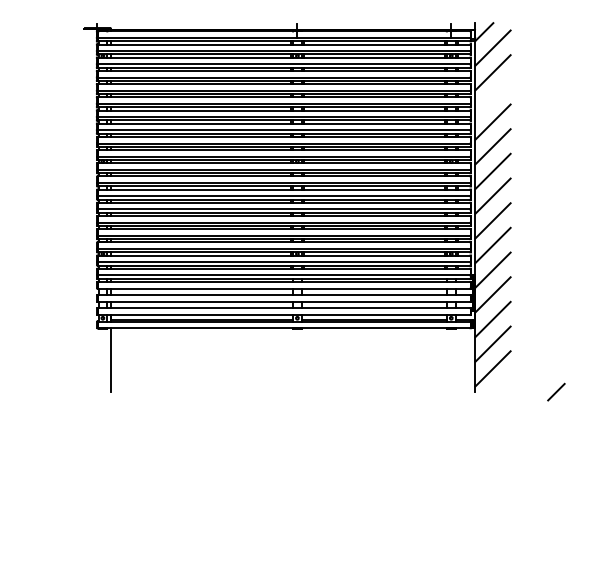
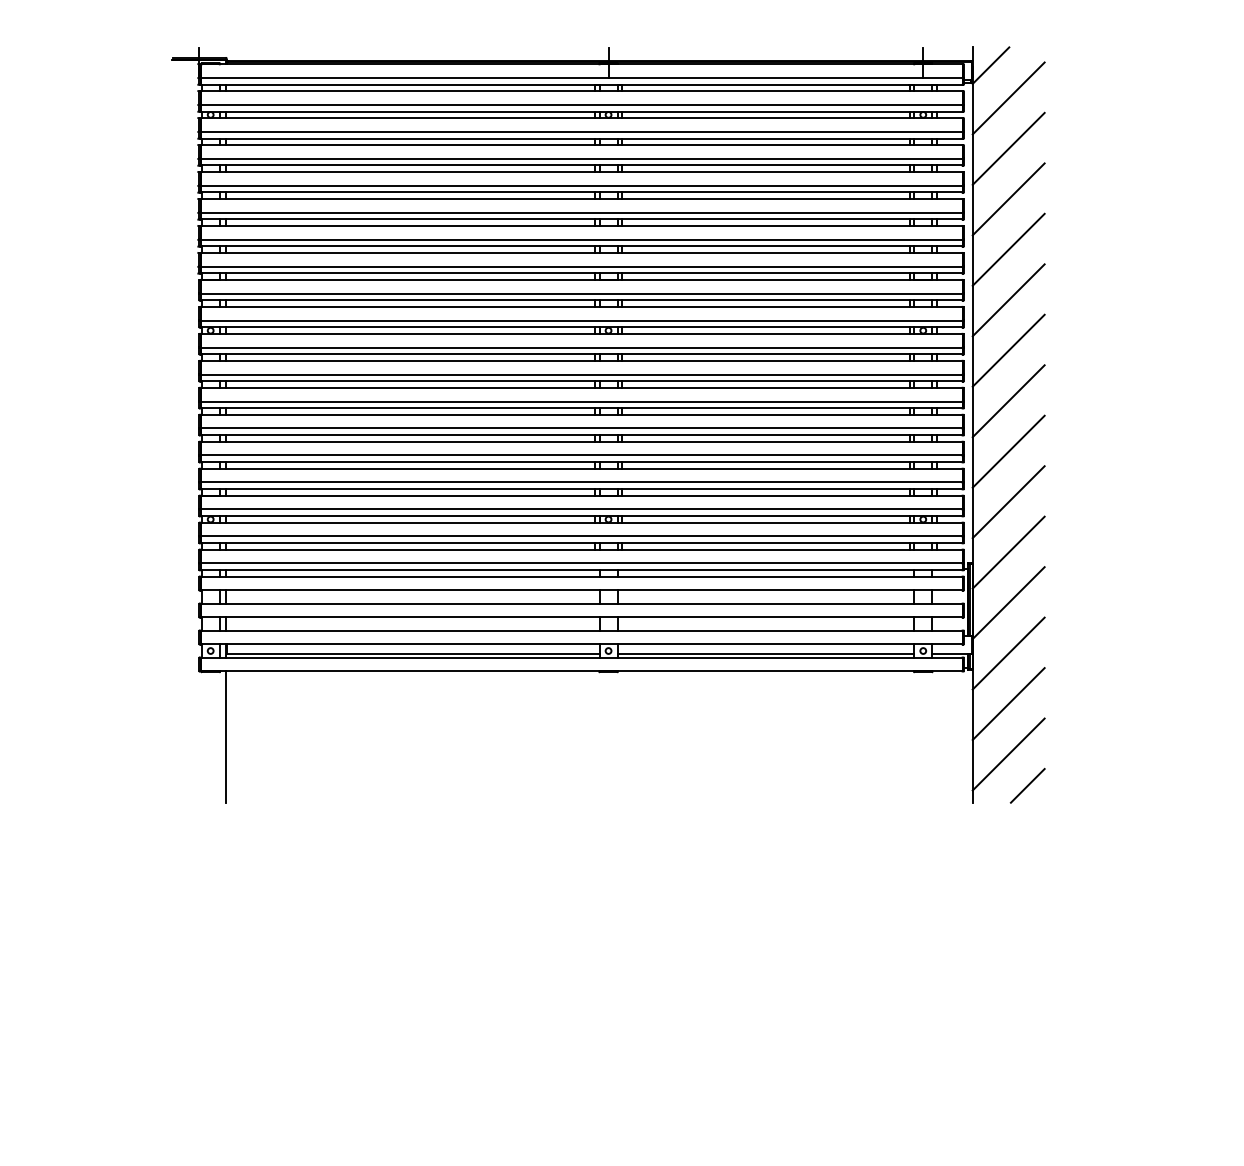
line: (492, 97) -> (1007, 199), added
line: (556, 391) -> (1027, 784), moved

